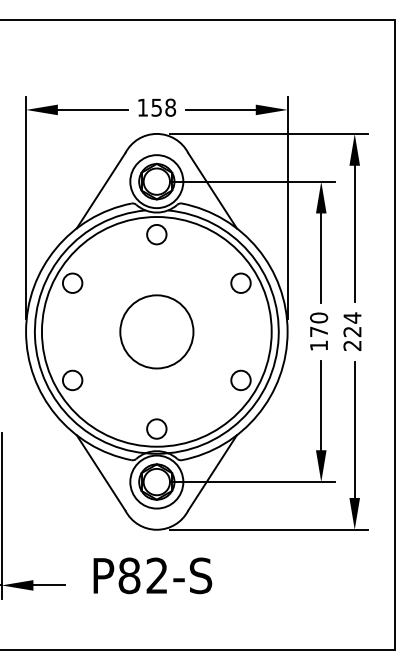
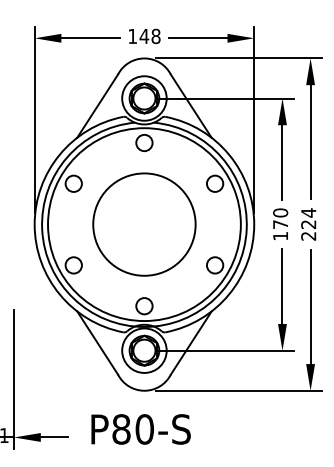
text: (156, 107) -> (144, 36), 158 -> 148
circle: (156, 331) -> (144, 224), size x1.67
text: (157, 575) -> (145, 429), P82-S -> P80-S

